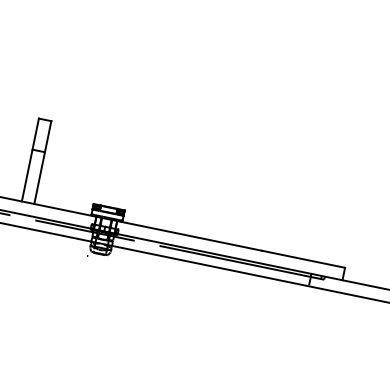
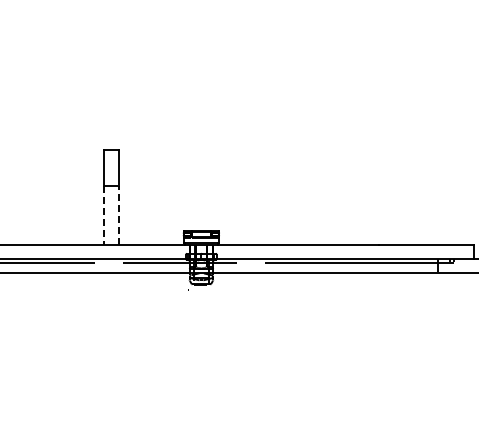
line: (27, 175) -> (104, 215), solid -> dashed
line: (39, 178) -> (118, 215), solid -> dashed

